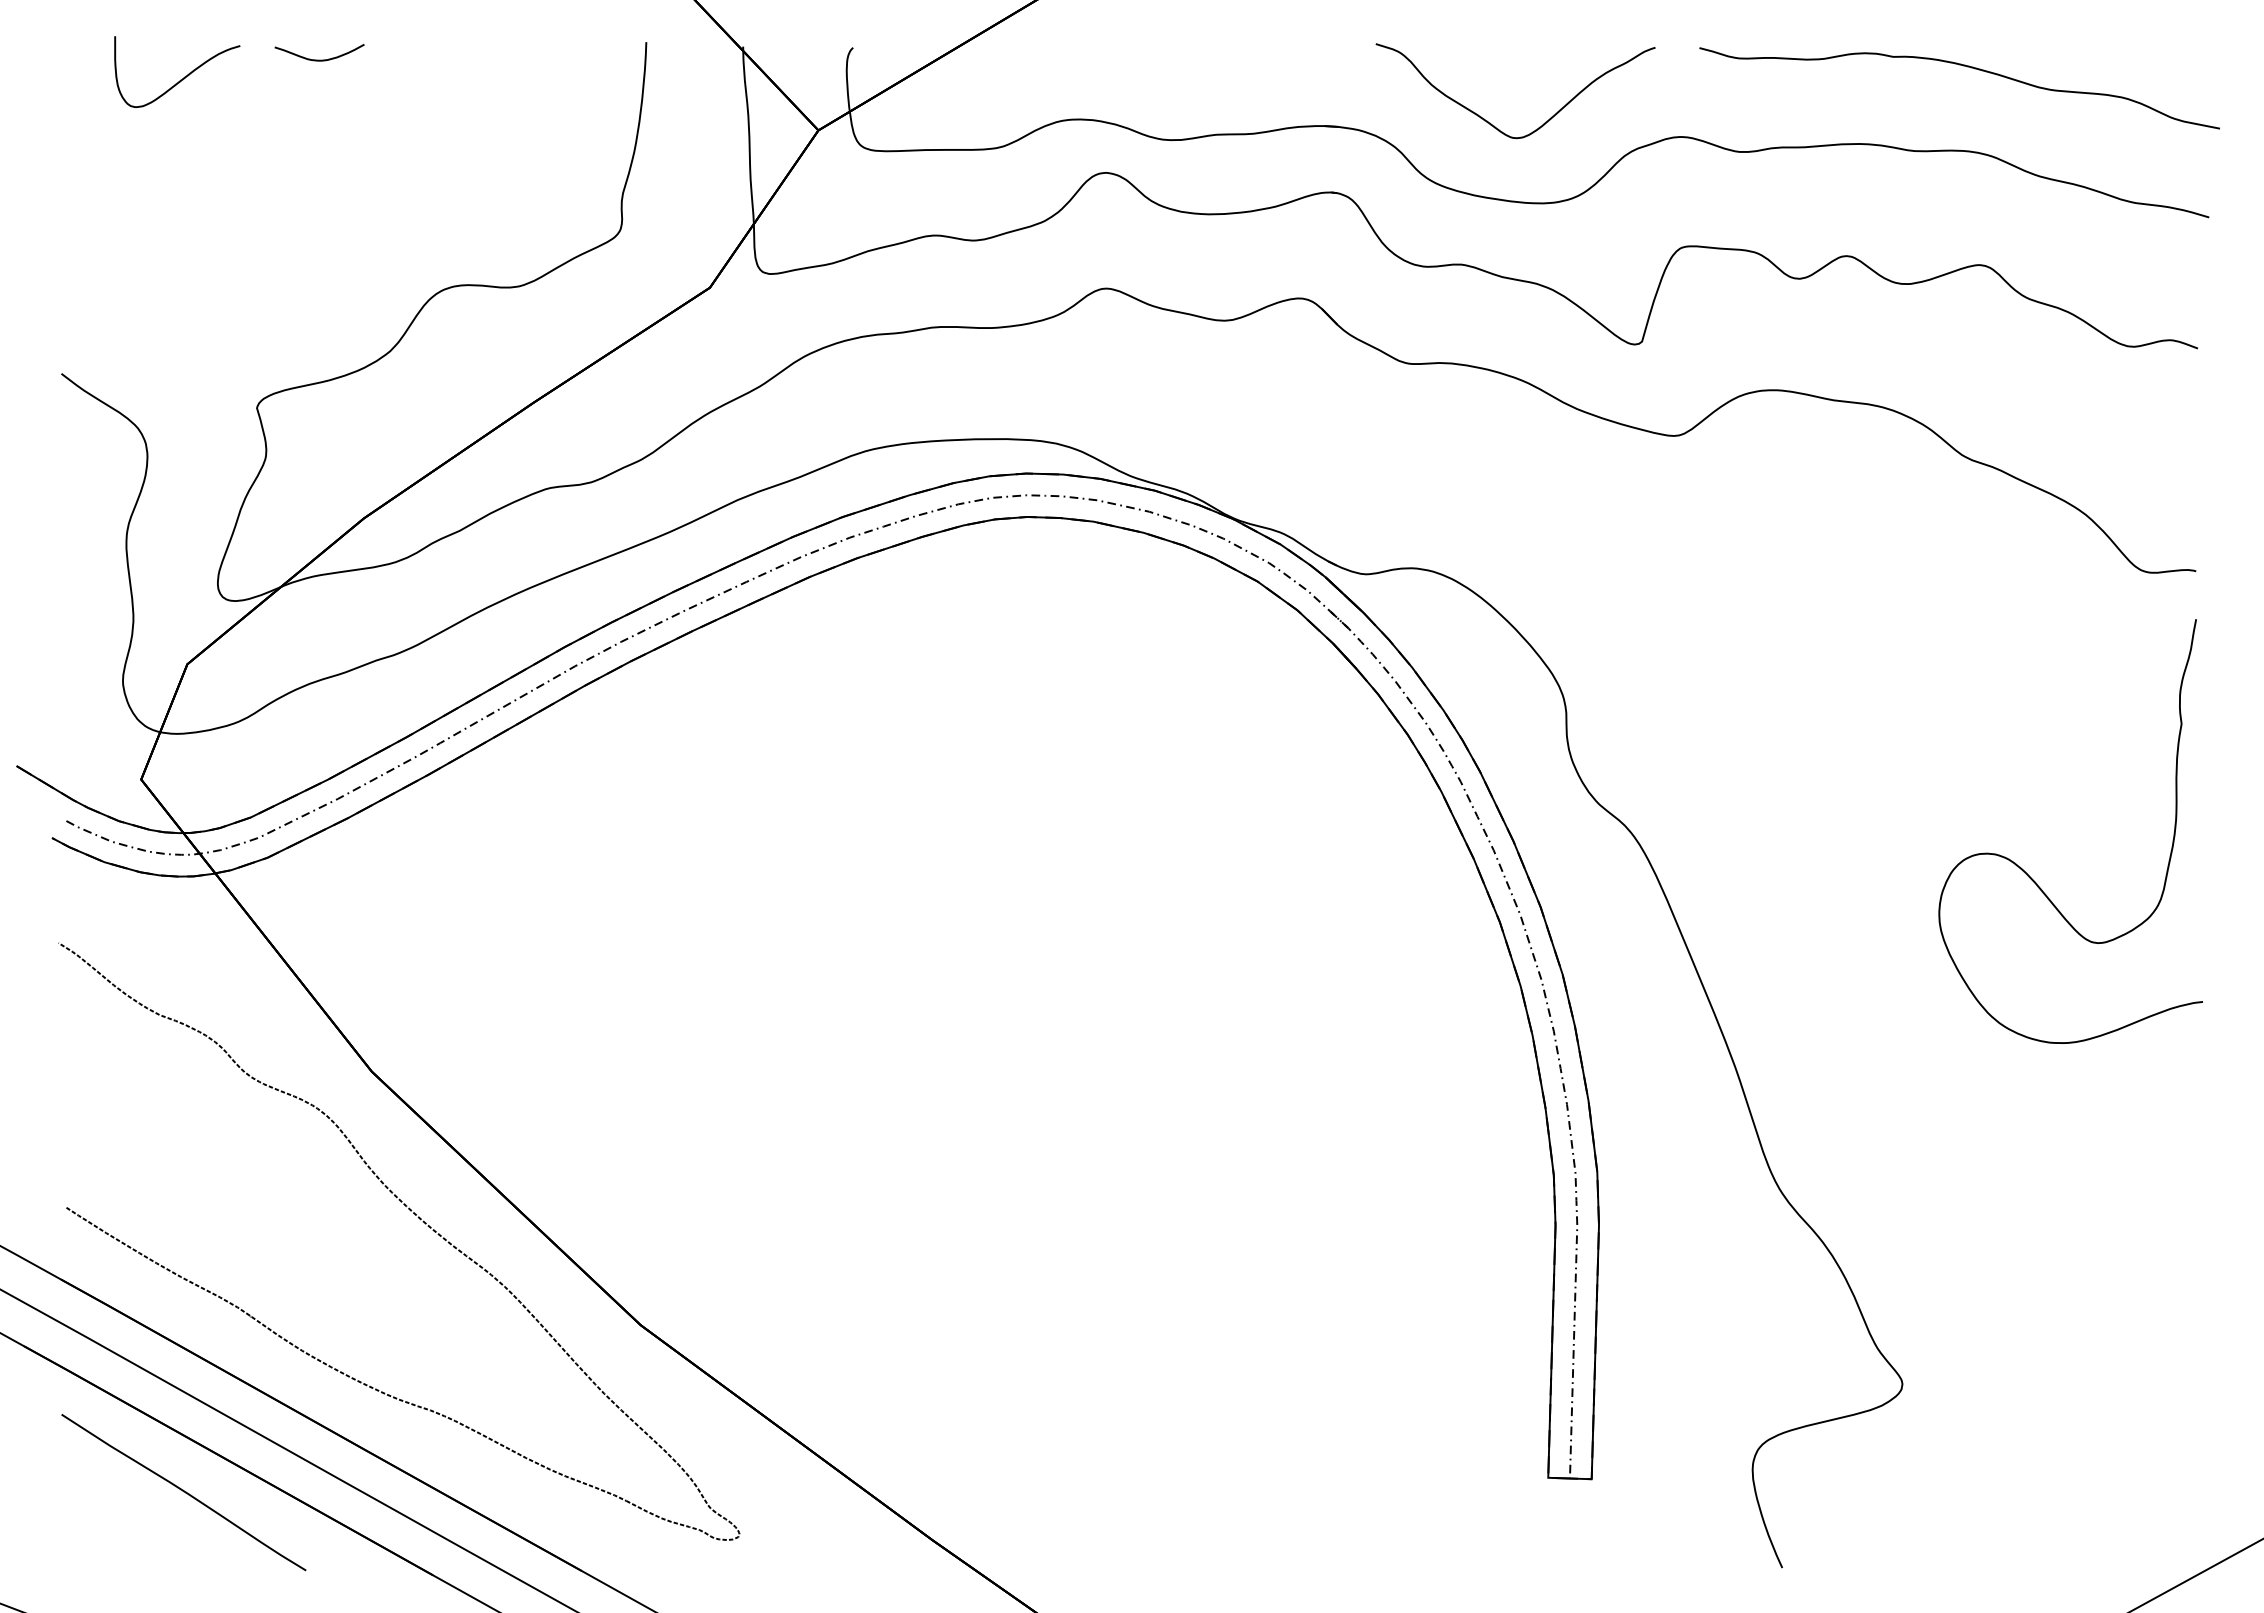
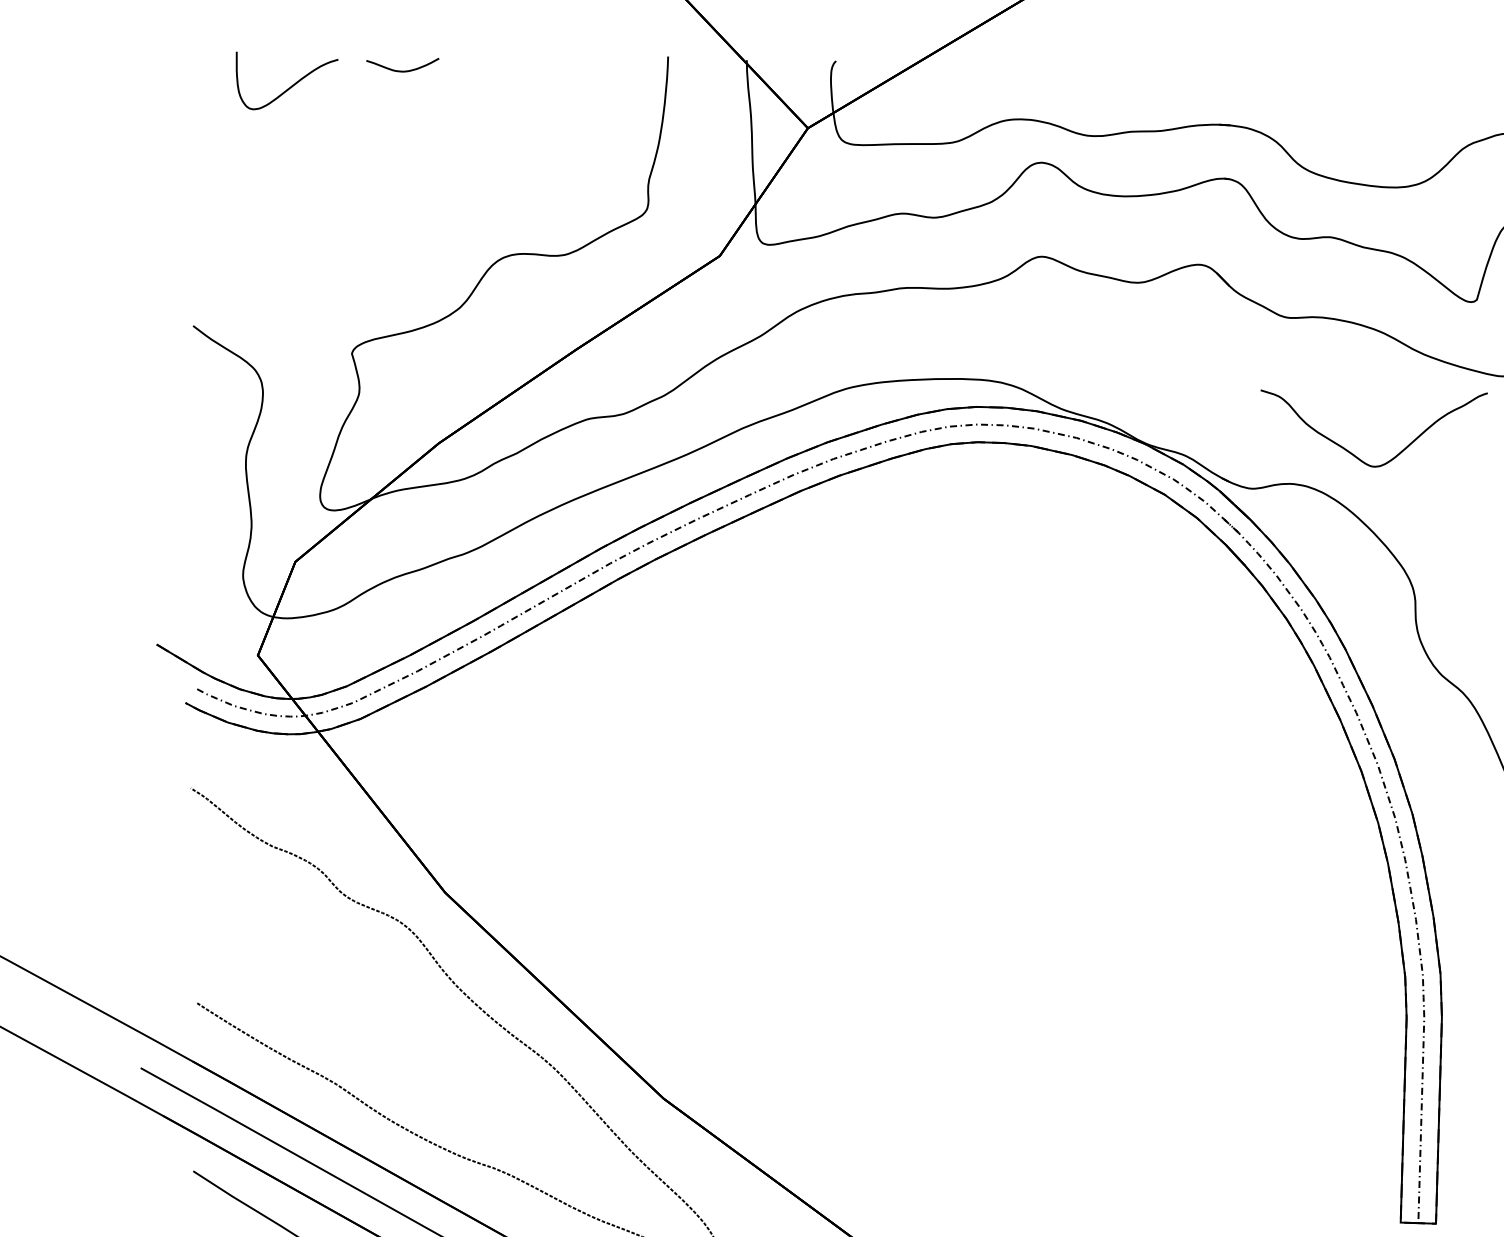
curve: (1494, 125) -> (1357, 456), moved

